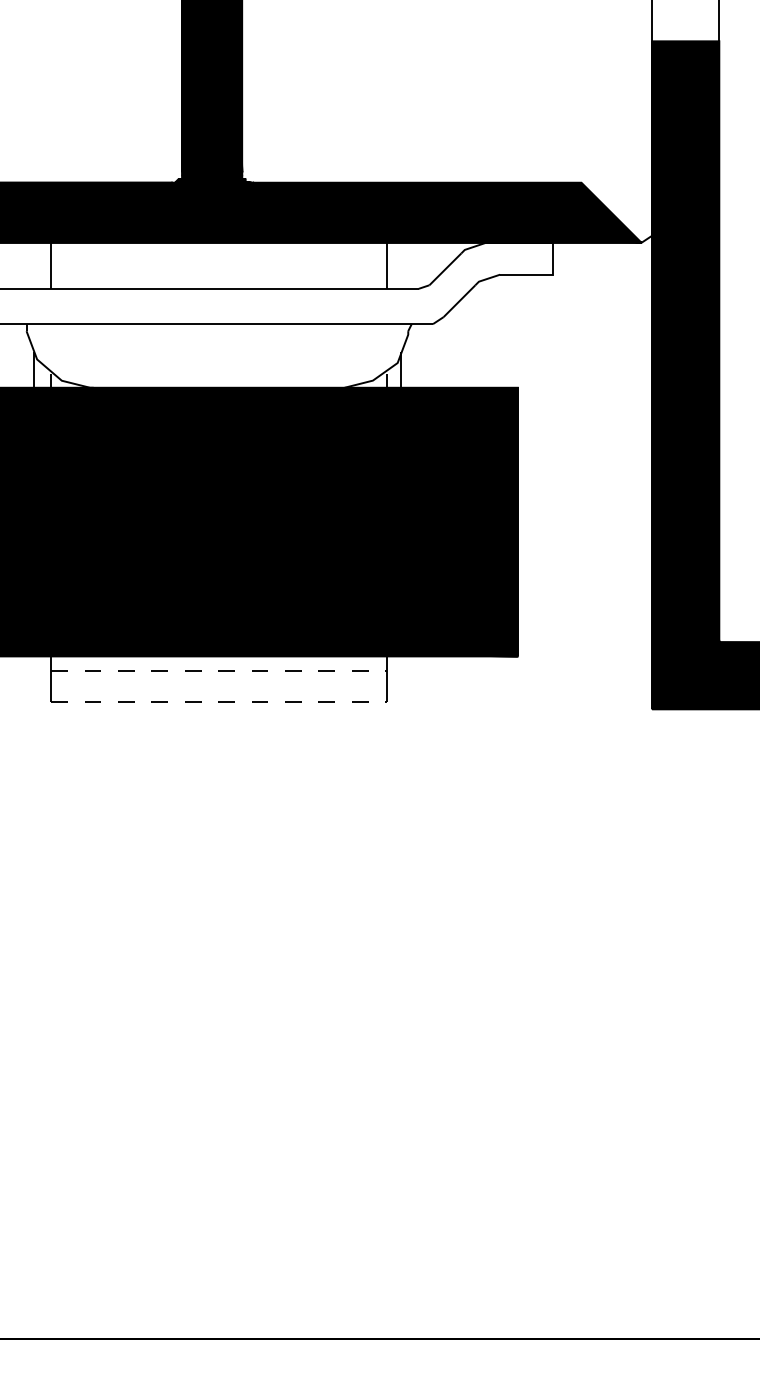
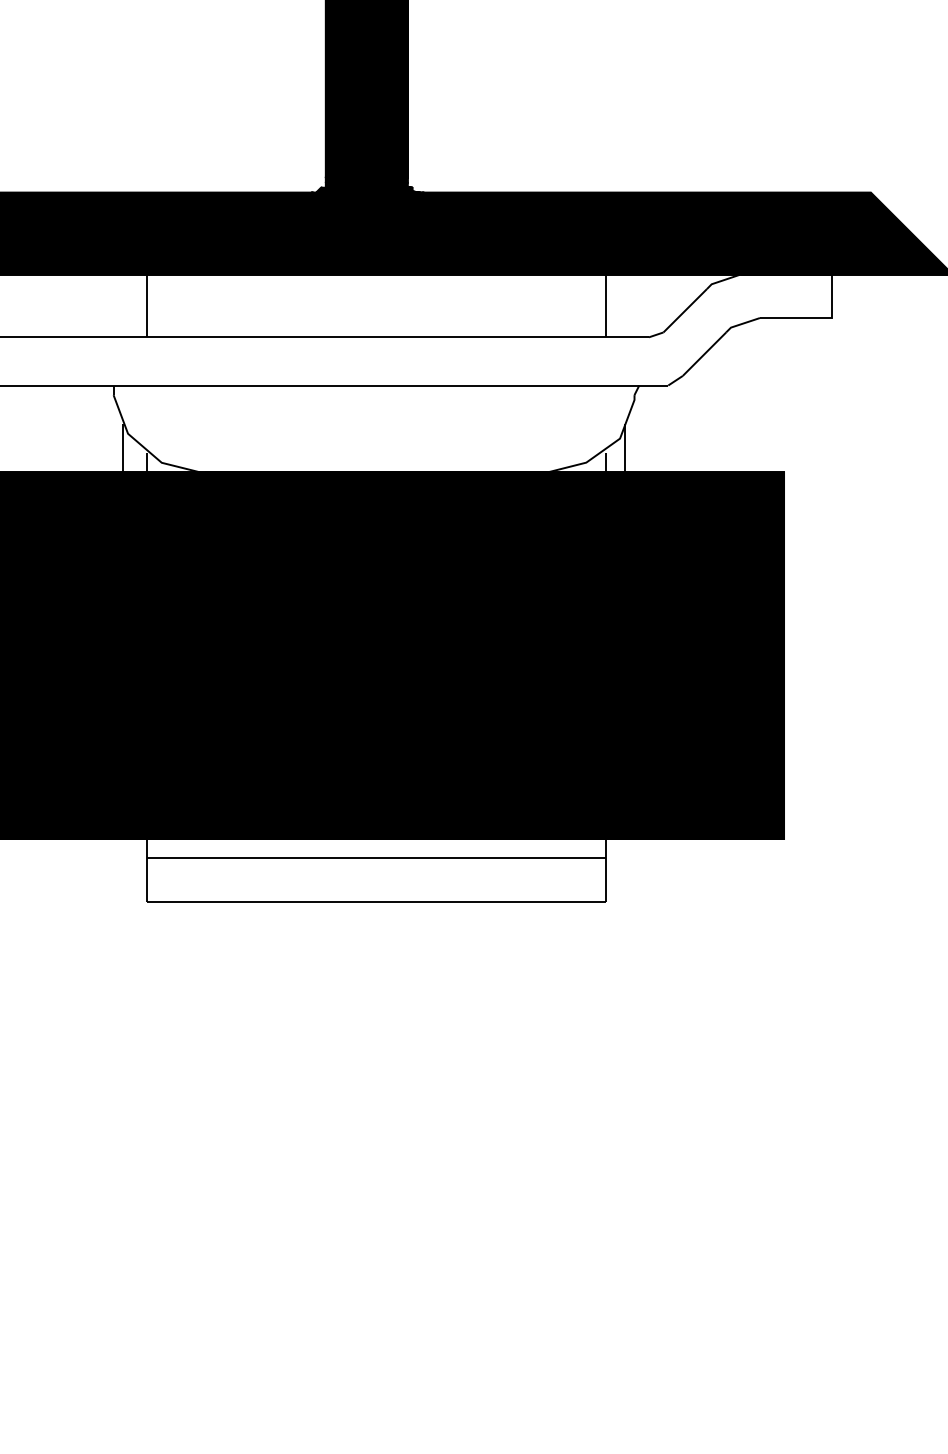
line: (219, 670) -> (376, 858), dashed -> solid
line: (219, 702) -> (376, 901), dashed -> solid

